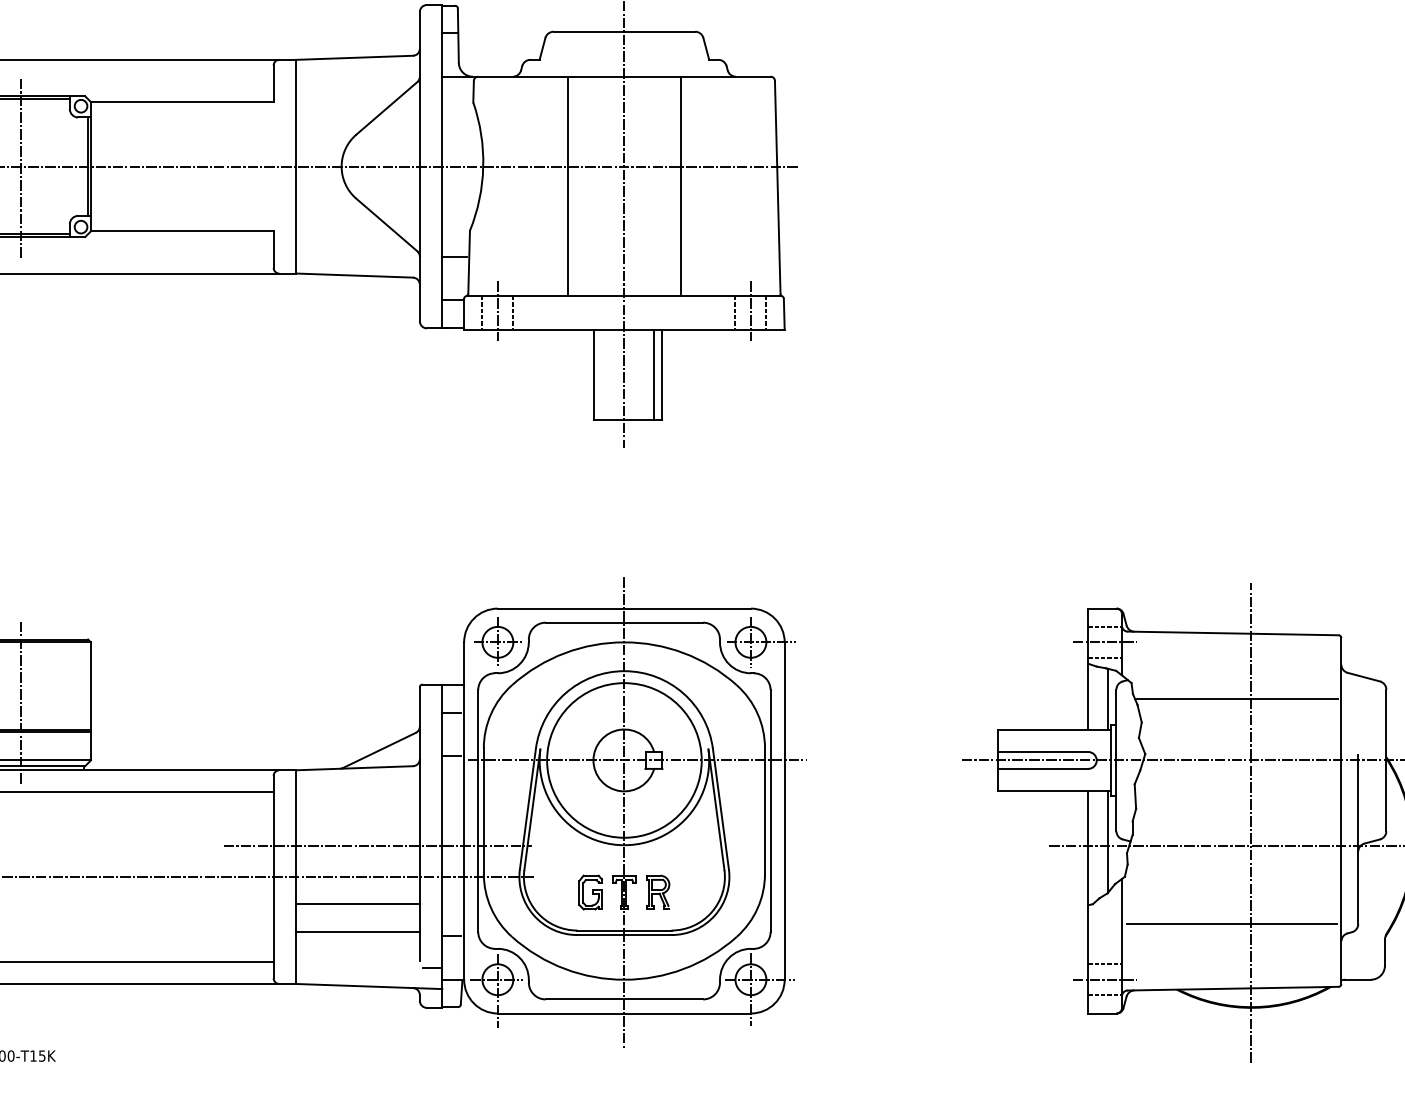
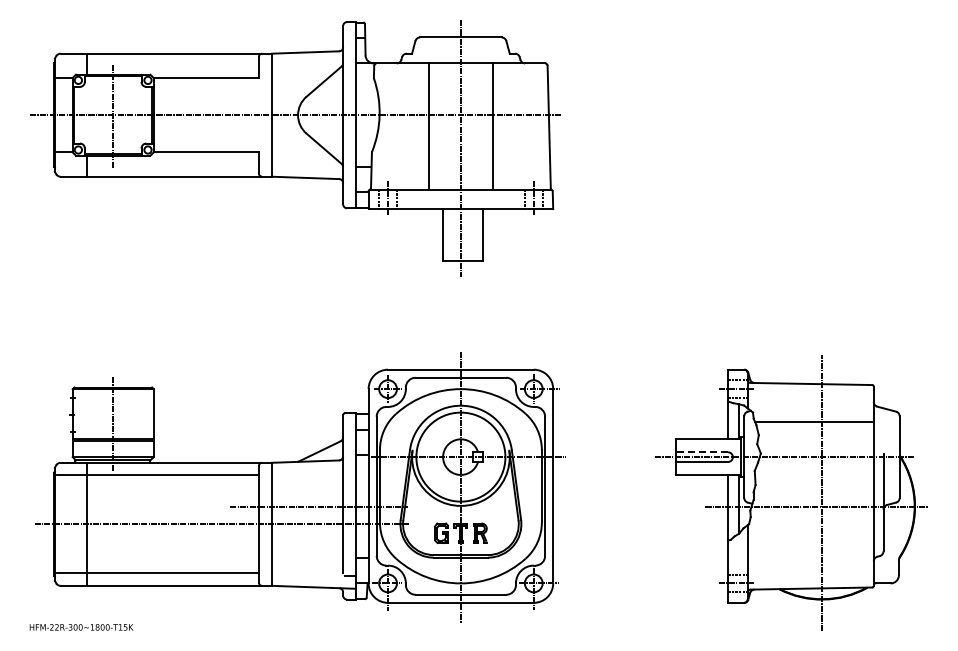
line: (654, 373) -> (478, 234), removed
line: (1043, 752) -> (702, 452), solid -> dashed
line: (358, 903) -> (307, 539), removed
line: (1231, 924) -> (810, 551), removed
line: (358, 932) -> (307, 556), removed

